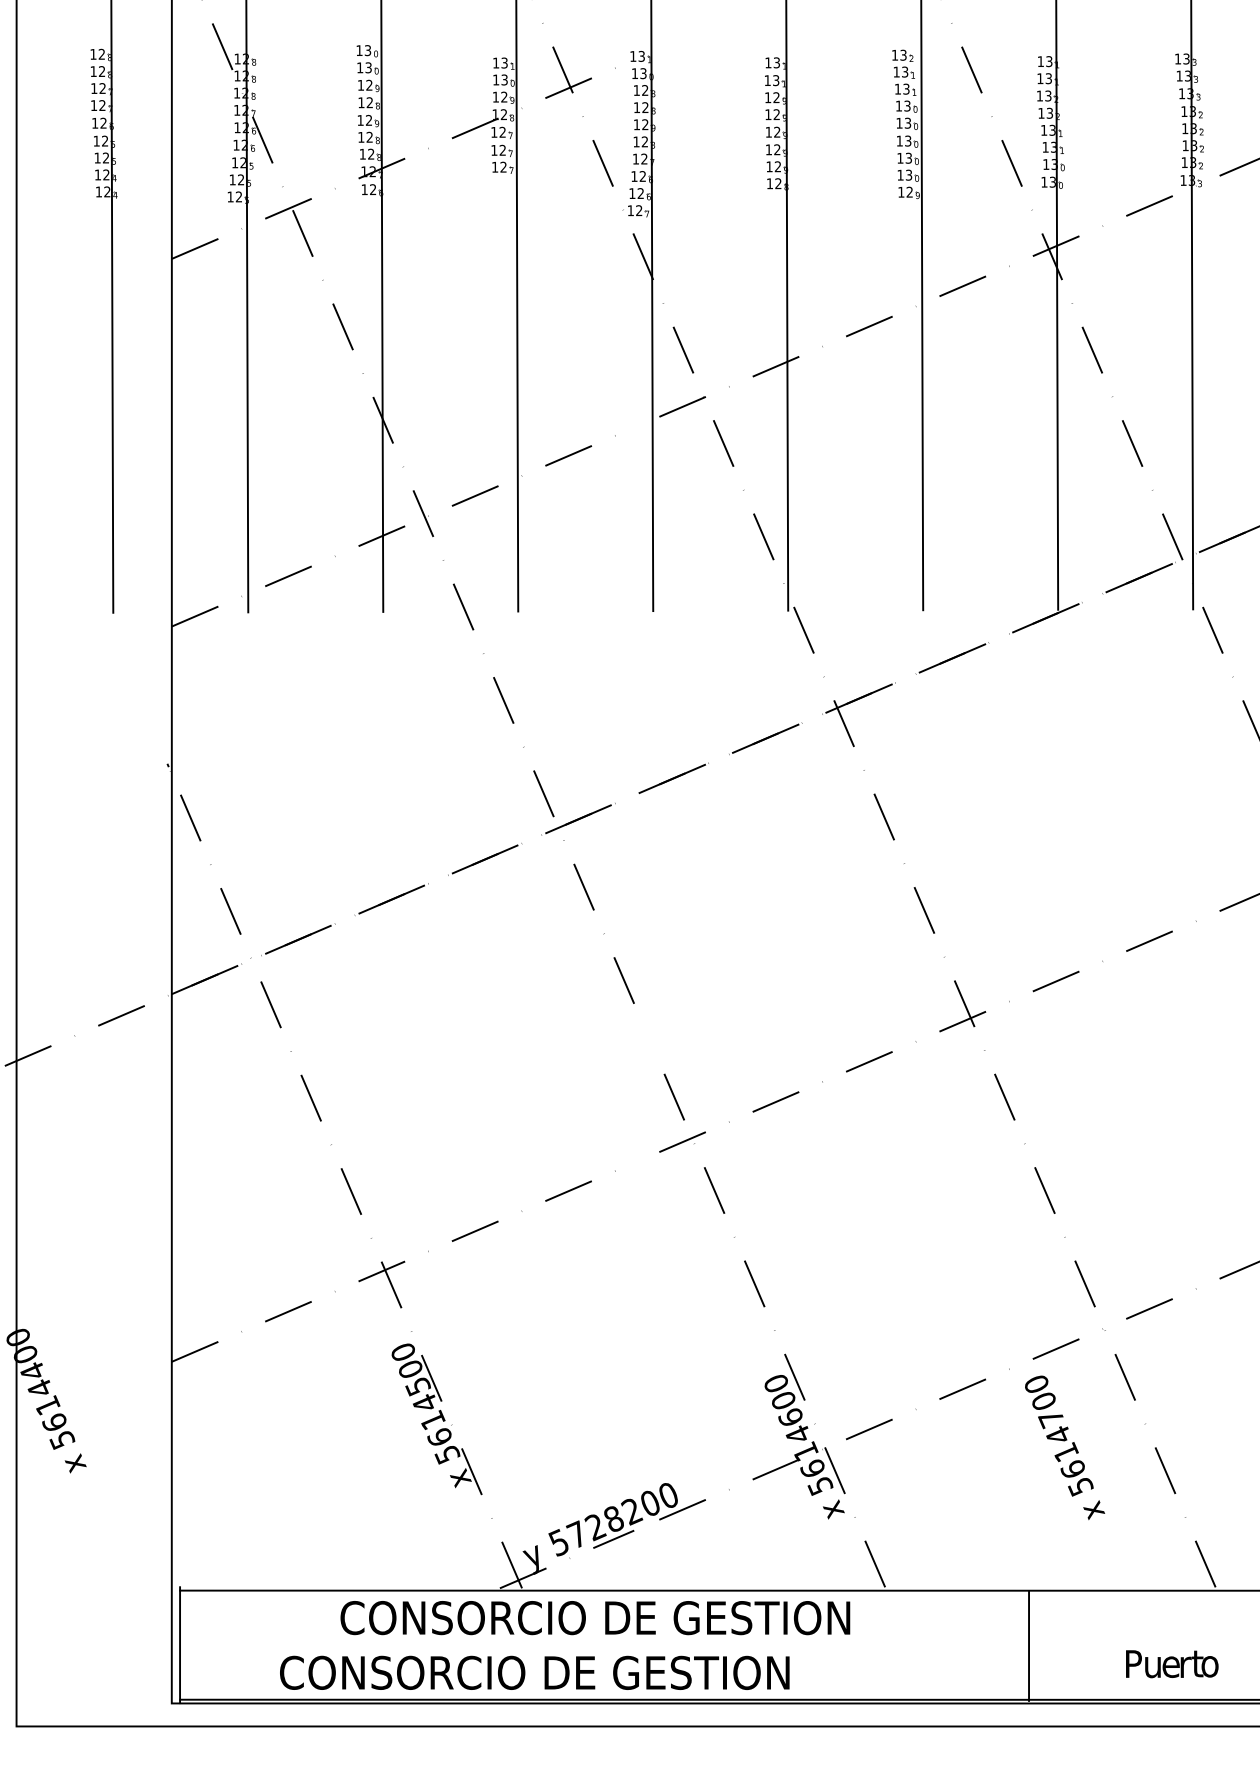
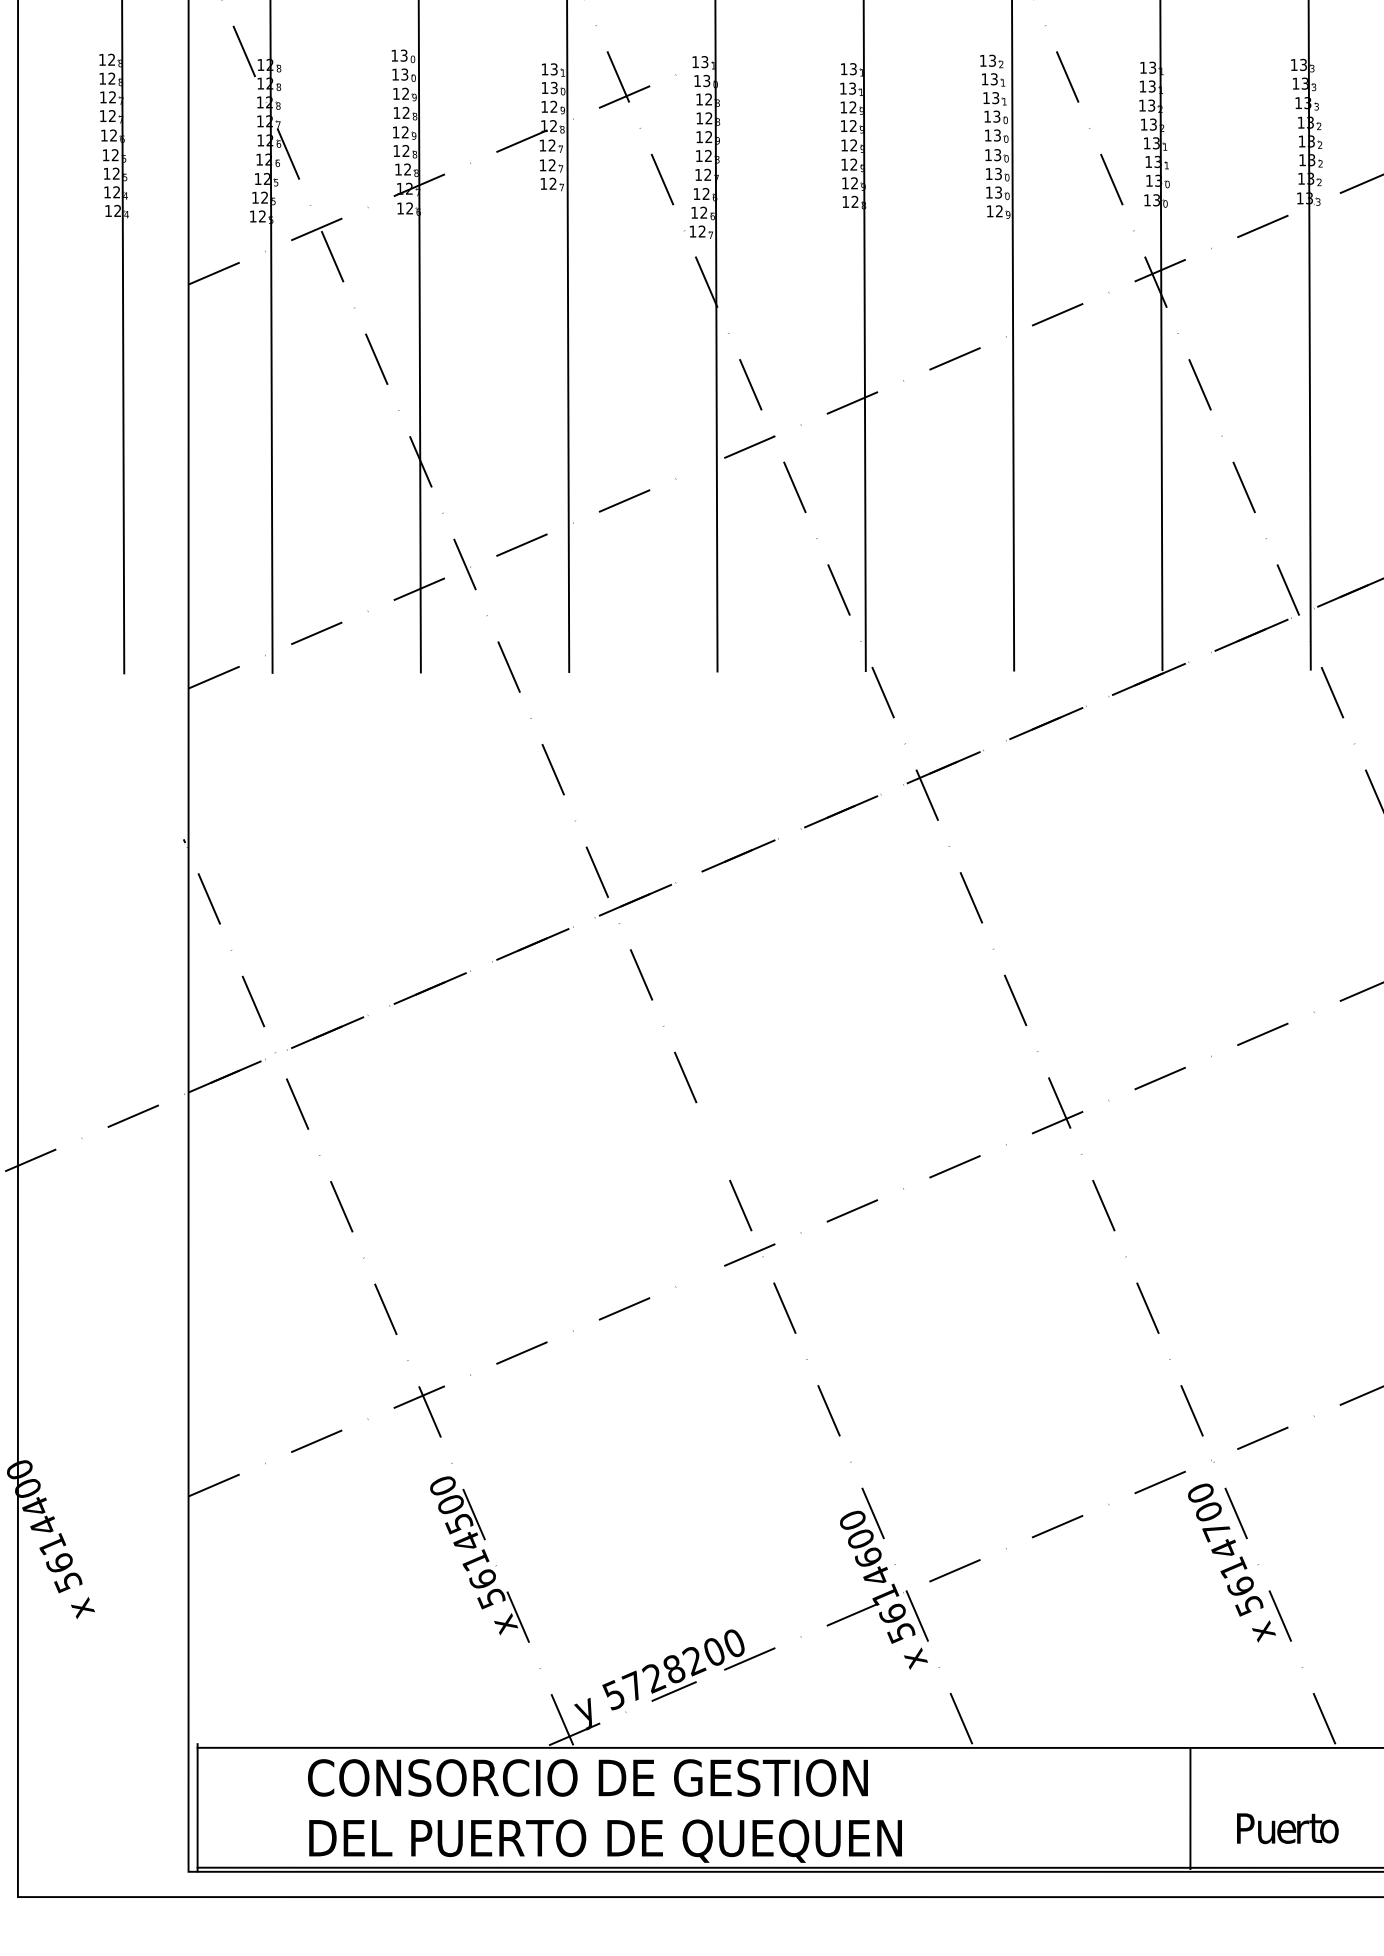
text: (1064, 1447) -> (1231, 1562), moved
text: (594, 1617) -> (587, 1777), moved
line: (1029, 1646) -> (1190, 1809), moved
text: (550, 1674) -> (604, 1840), CONSORCIO DE GESTION -> DEL PUERTO DE QUEQUEN

